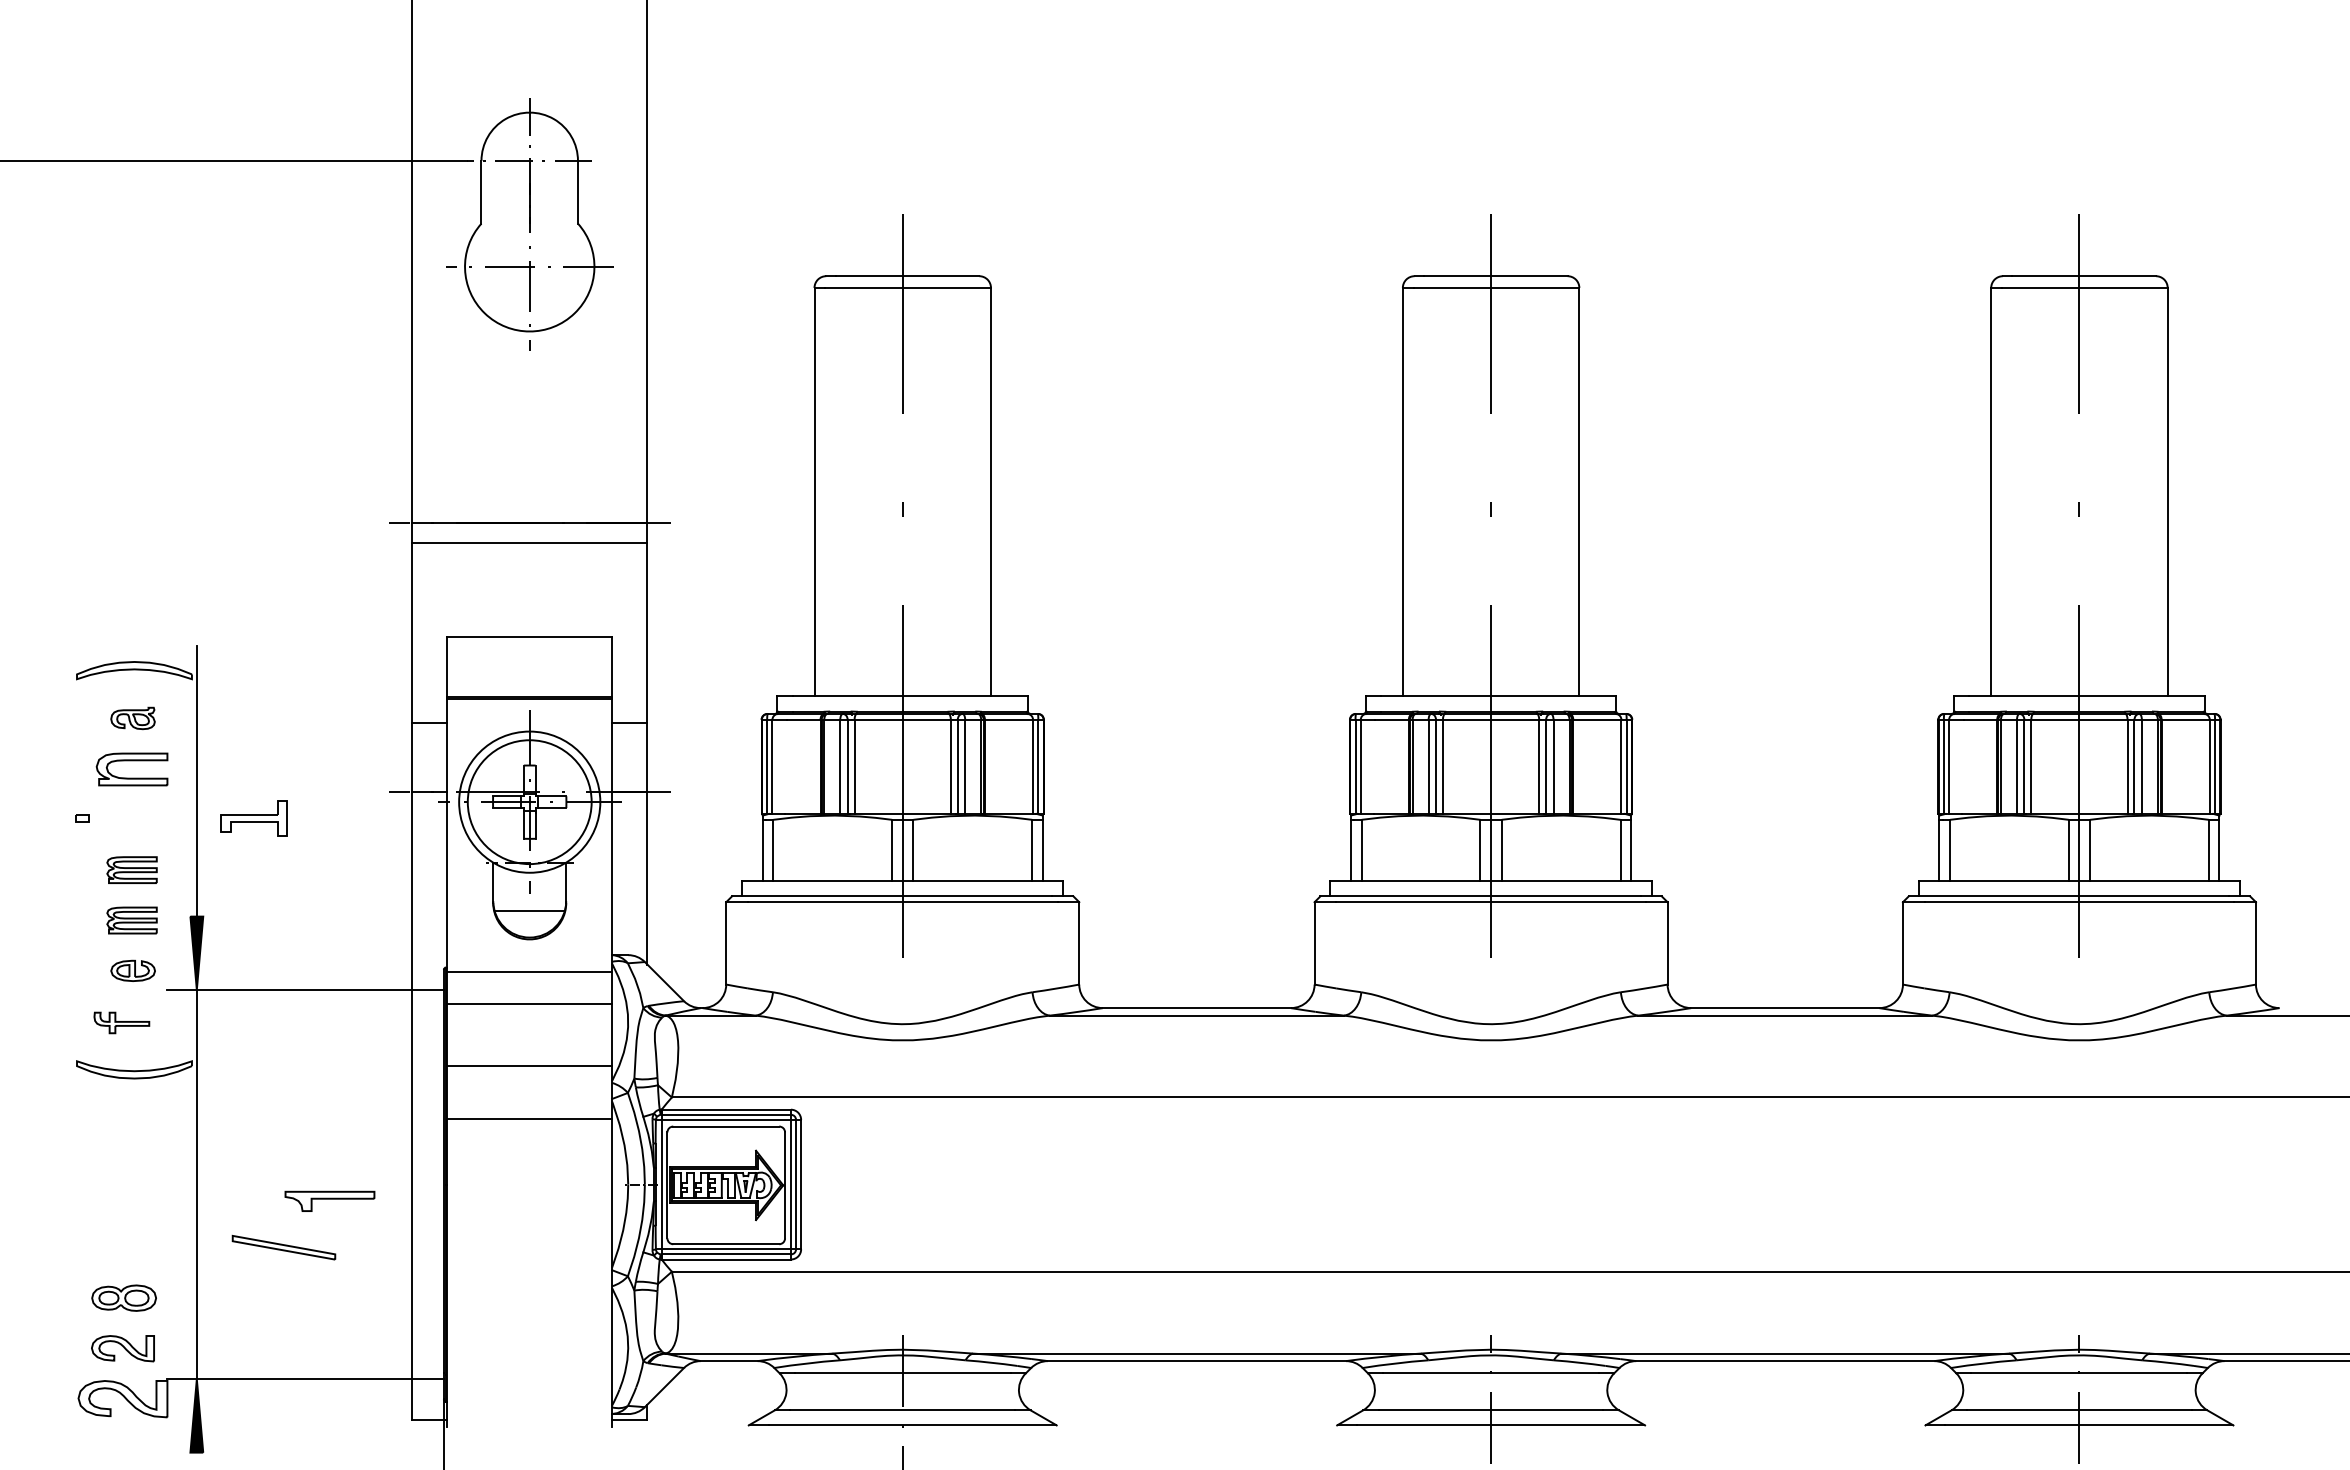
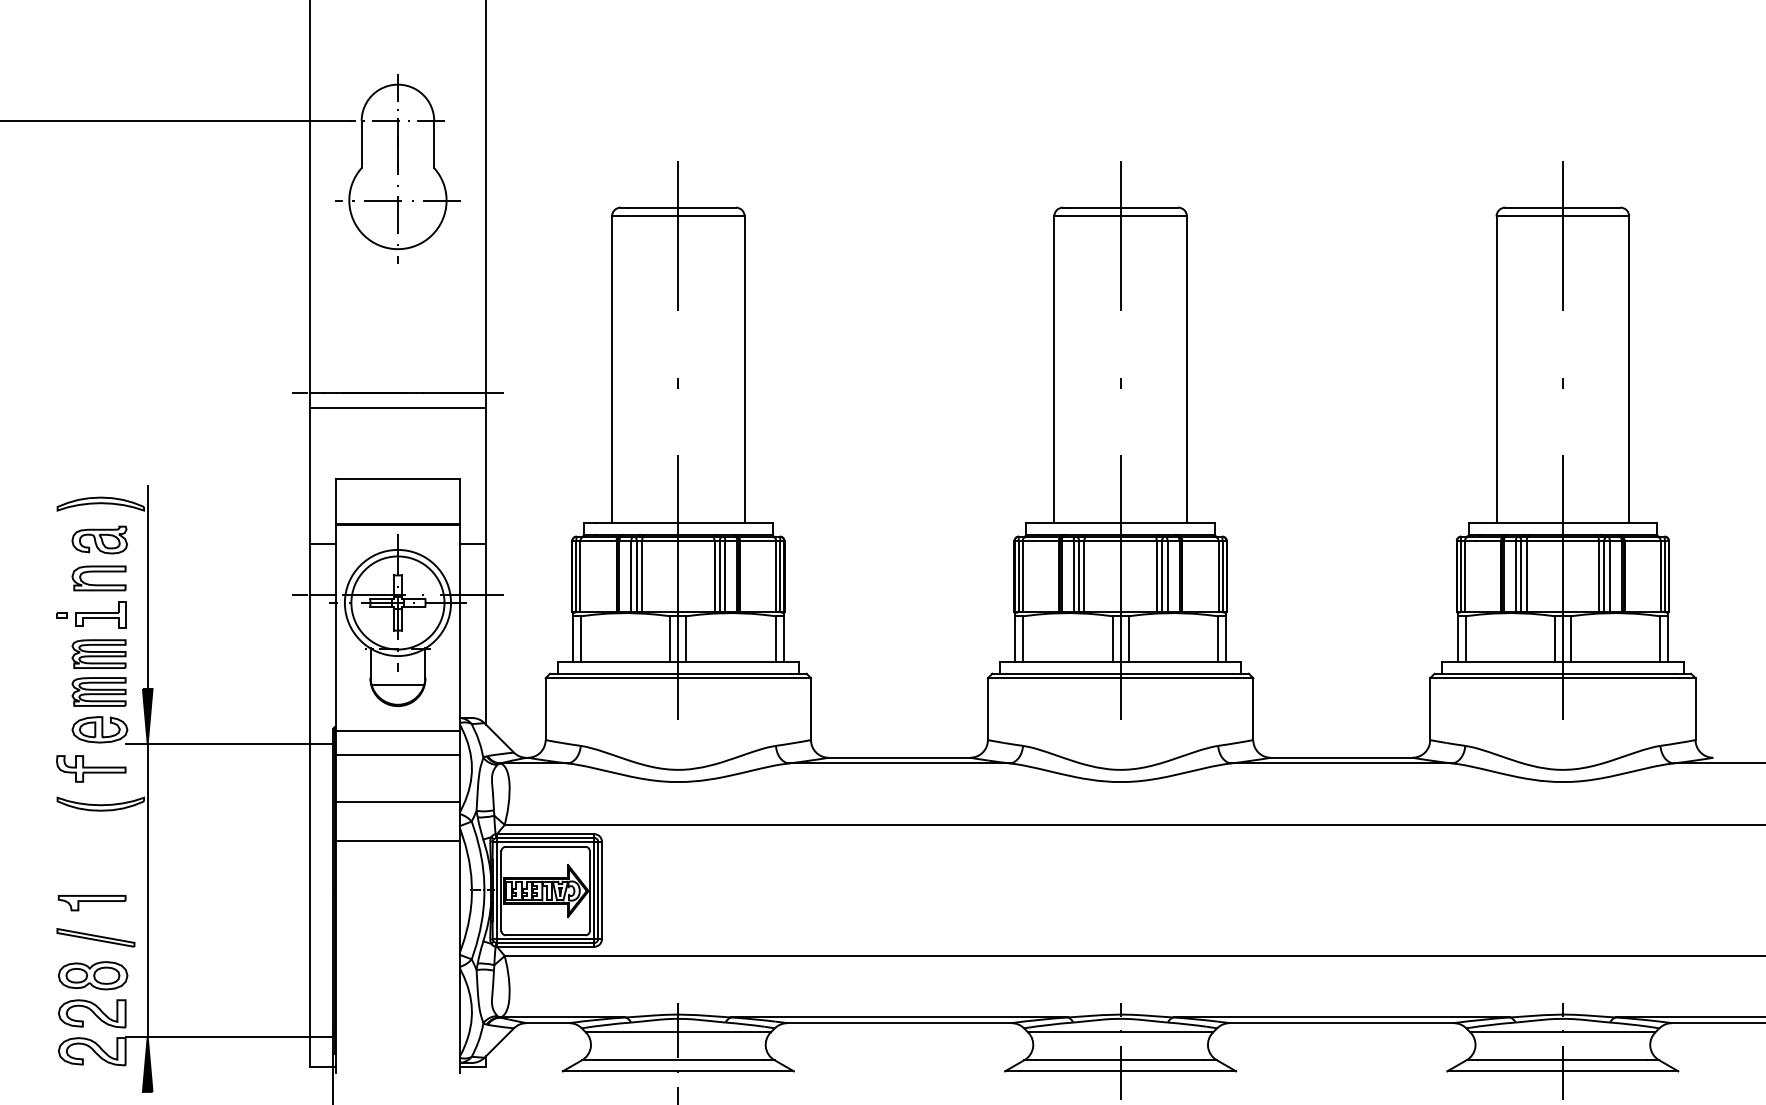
part: (132, 718) -> (99, 540), size x1.67
part: (253, 818) -> (100, 615), moved
part: (131, 869) -> (98, 653), size x1.43
part: (131, 920) -> (98, 691), size x1.43
part: (132, 970) -> (99, 729), size x1.67
part: (121, 1022) -> (91, 768), size x1.67
part: (329, 1200) -> (91, 902), moved
part: (283, 1247) -> (95, 937), moved
part: (123, 1298) -> (92, 976), size x1.43
part: (122, 1348) -> (91, 1013), size x1.43

